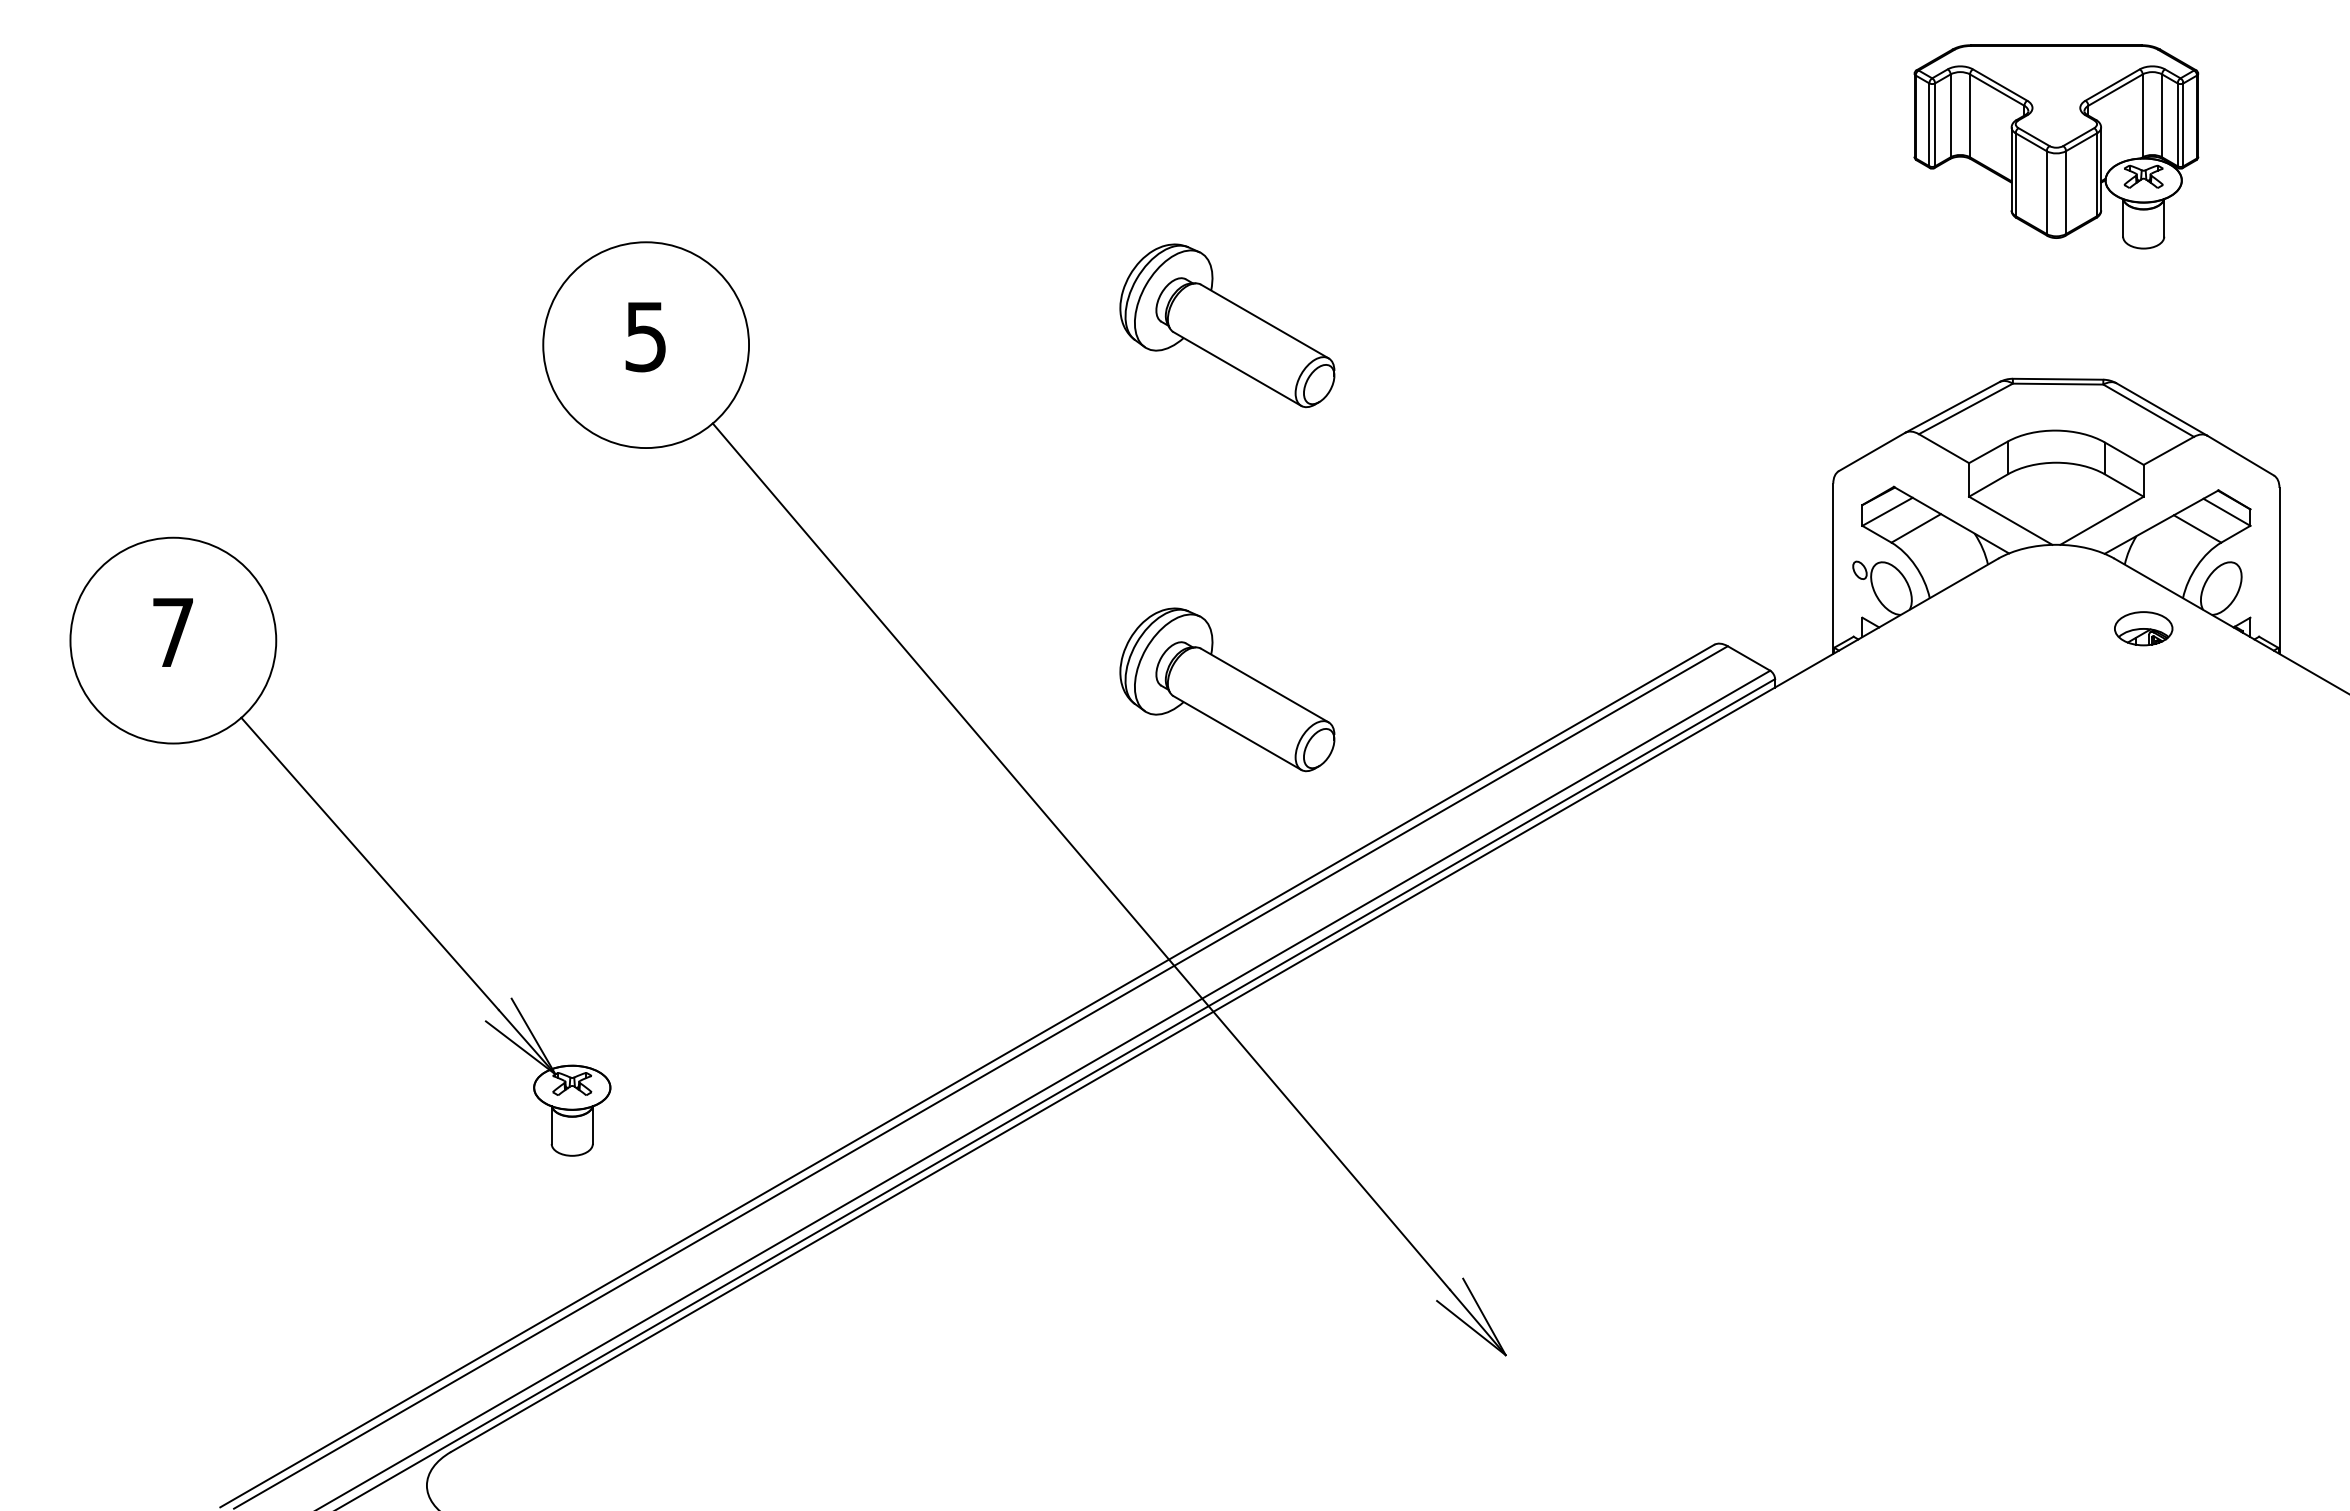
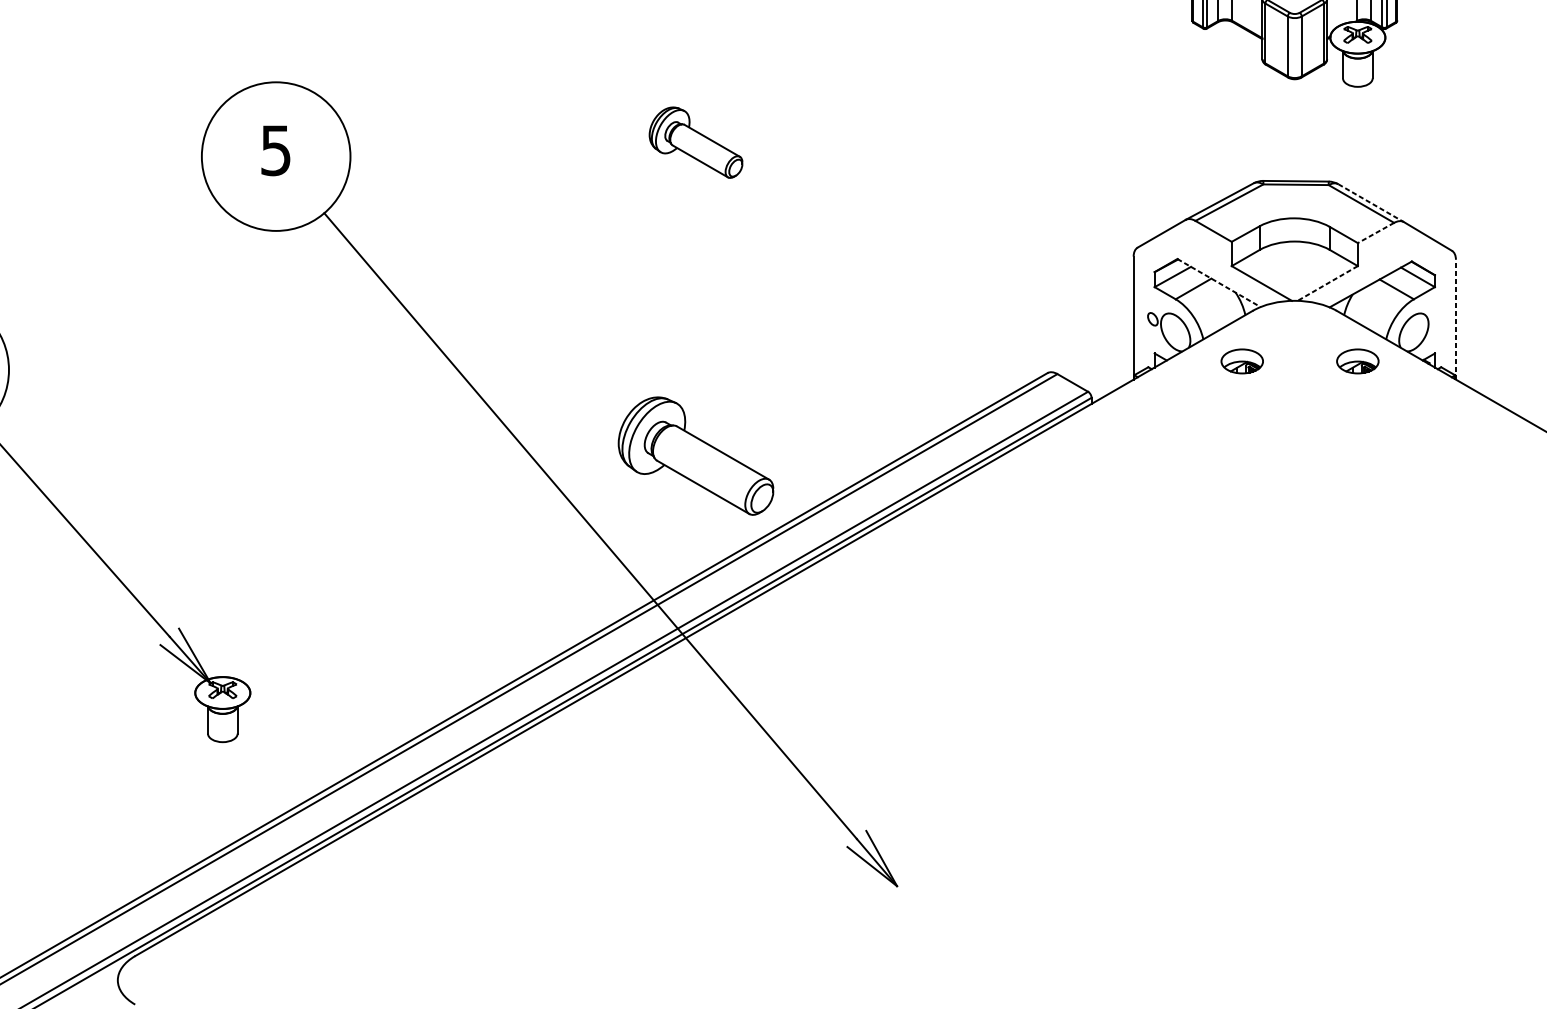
part: (1227, 325) -> (696, 142), size x0.6
line: (2162, 409) -> (1371, 203), solid -> dashed
line: (2168, 450) -> (1375, 232), solid -> dashed
line: (1951, 520) -> (1219, 283), solid -> dashed
line: (2101, 521) -> (1327, 283), solid -> dashed
line: (2279, 570) -> (1455, 319), solid -> dashed
part: (1983, 628) -> (1242, 361), added
part: (1227, 689) -> (696, 455), moved

